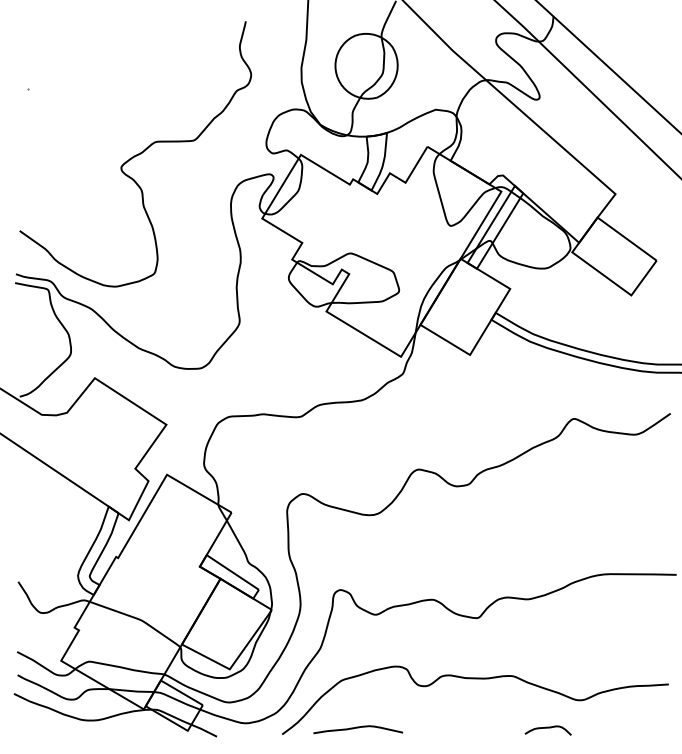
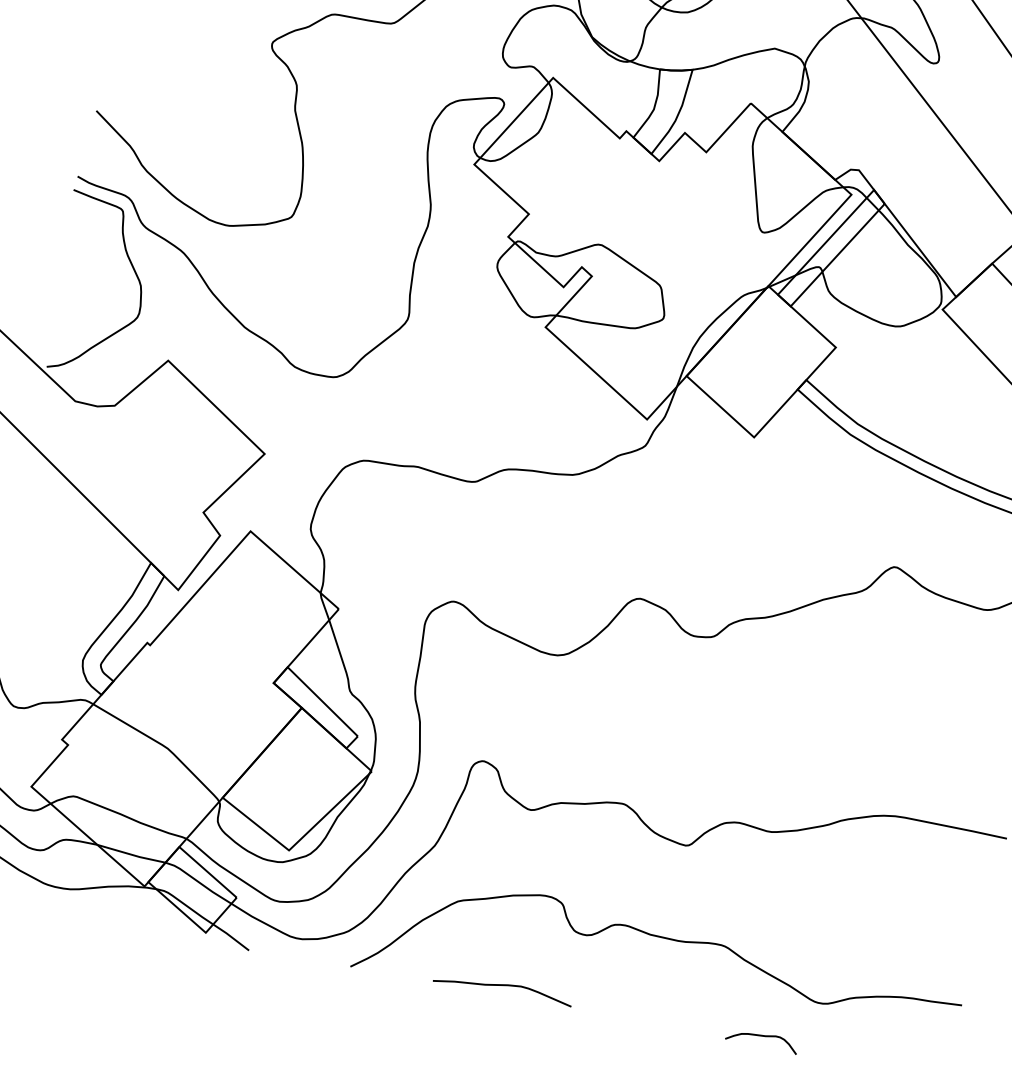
curve: (358, 728) -> (503, 986), moved

